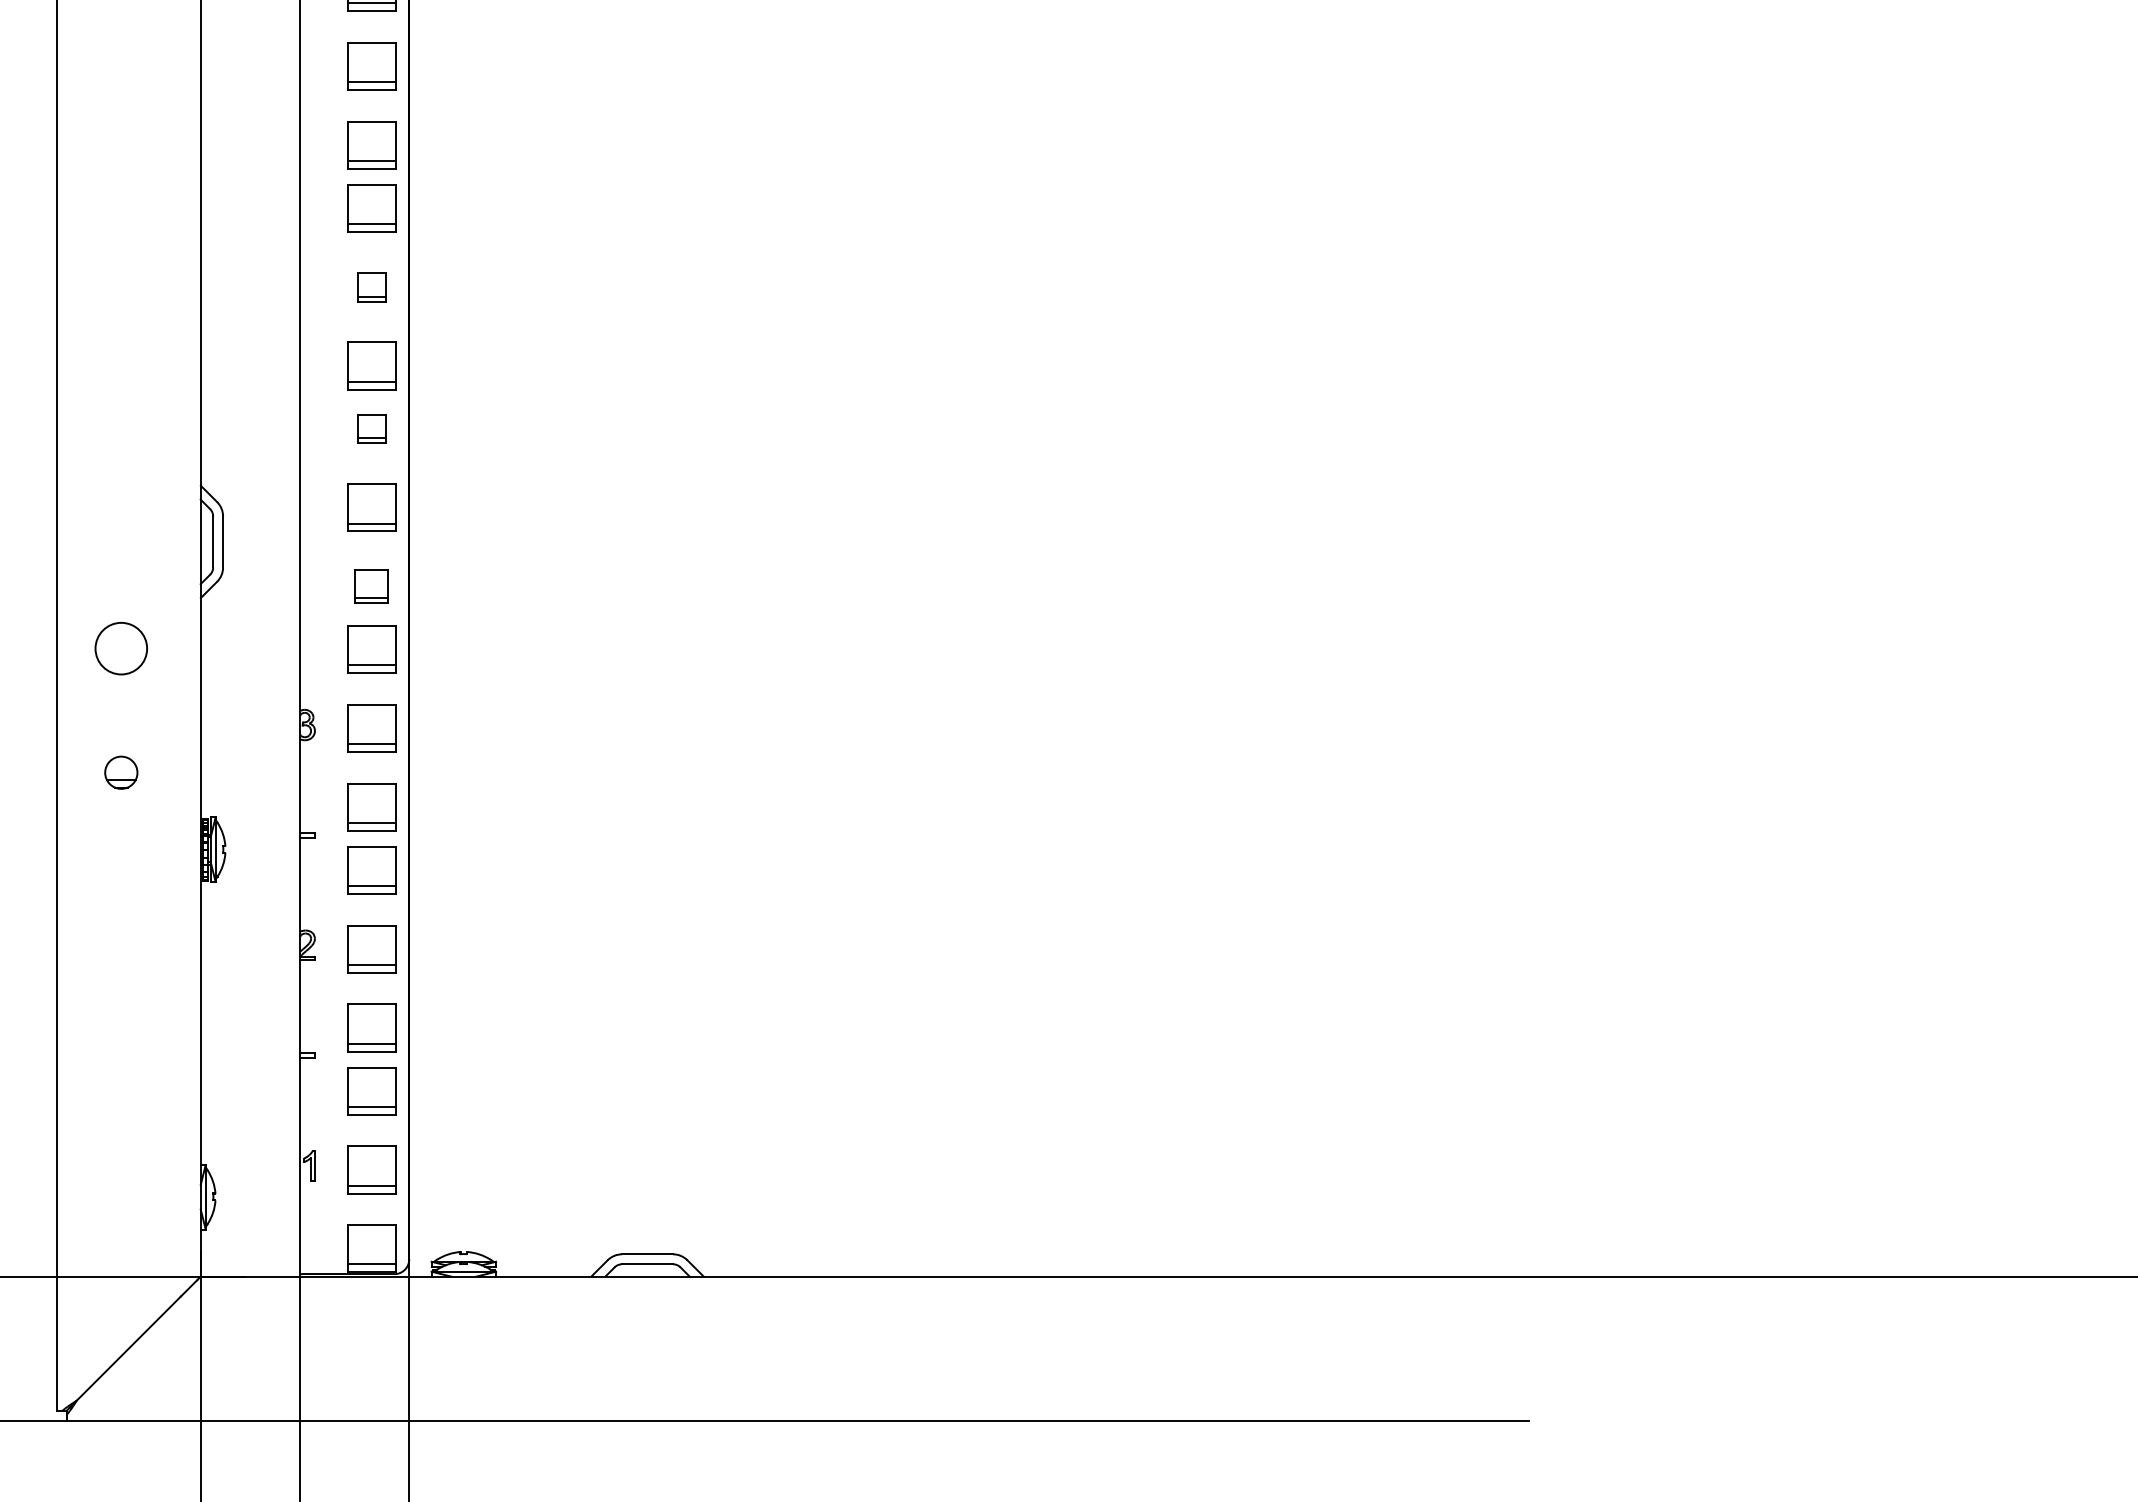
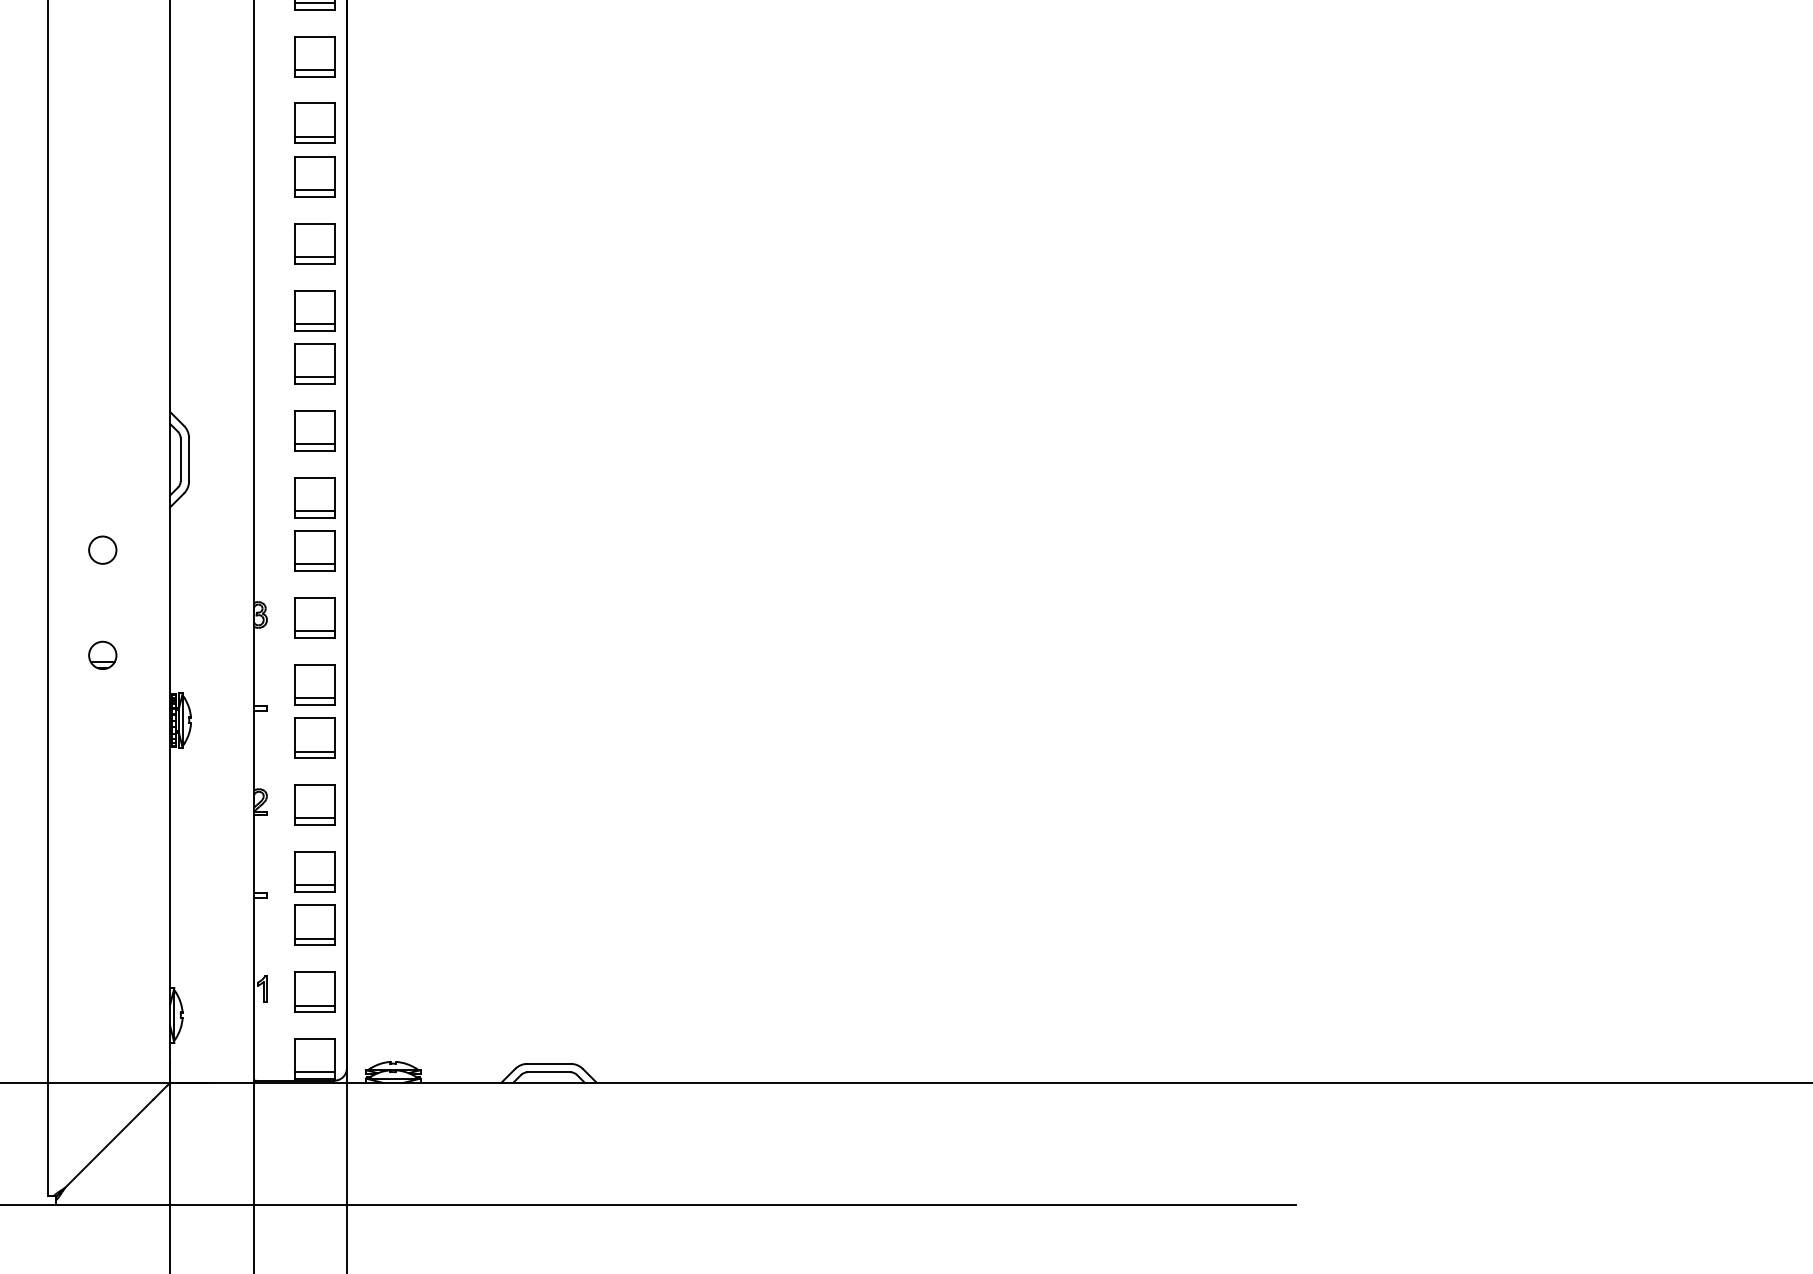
part: (370, 287) -> (314, 243), size x1.67
part: (370, 428) -> (314, 363), size x1.67
part: (370, 586) -> (314, 497), size x1.43
circle: (121, 647) -> (102, 549), size x0.62

